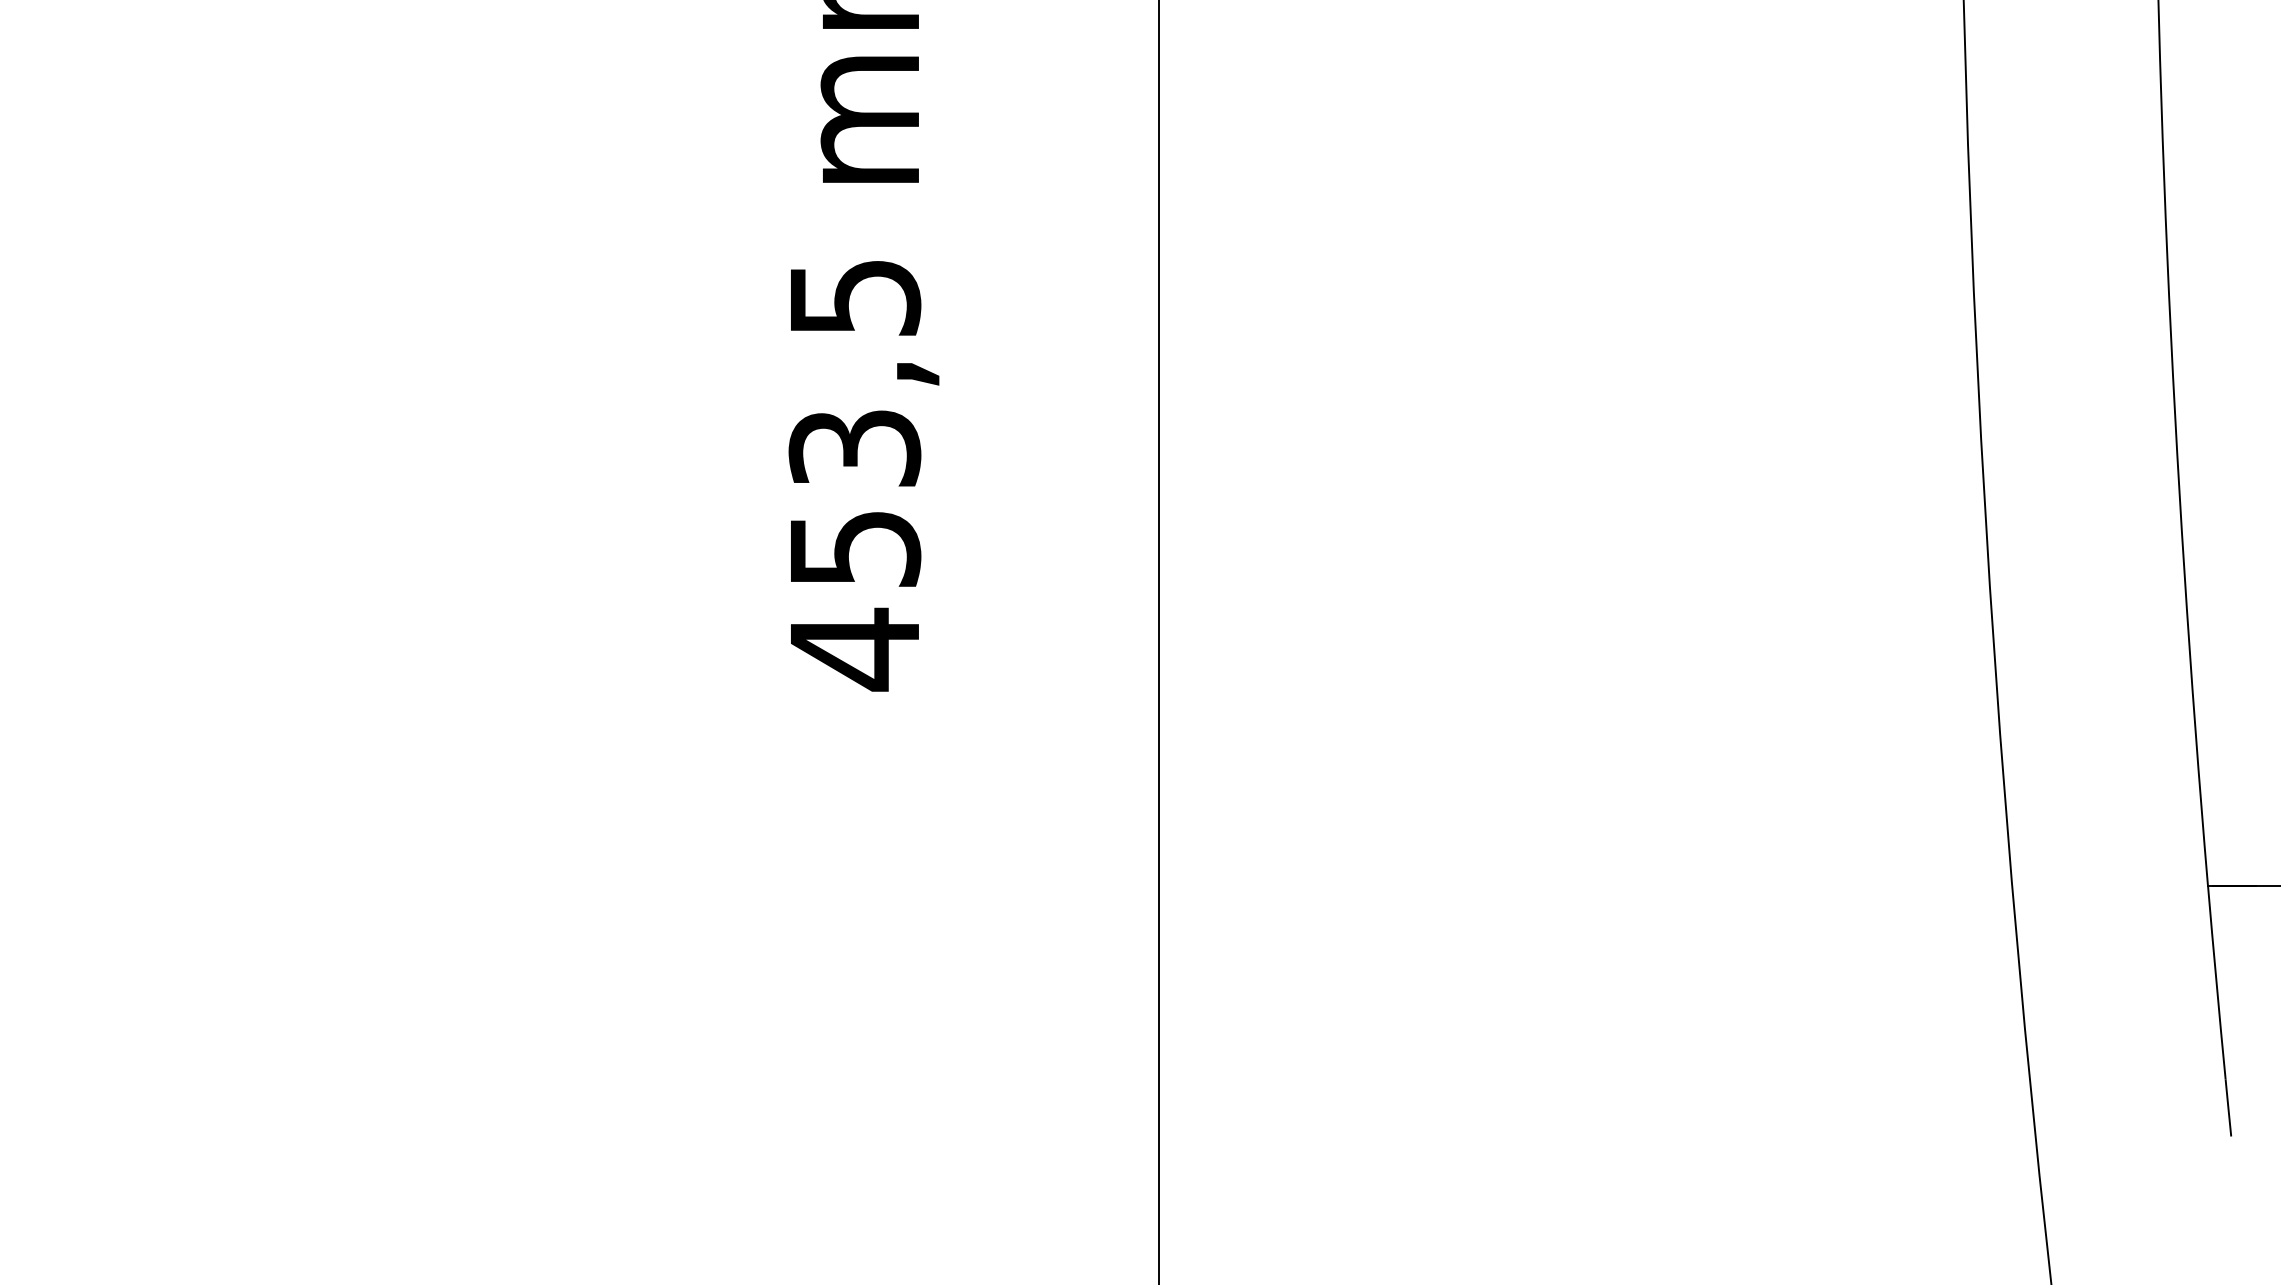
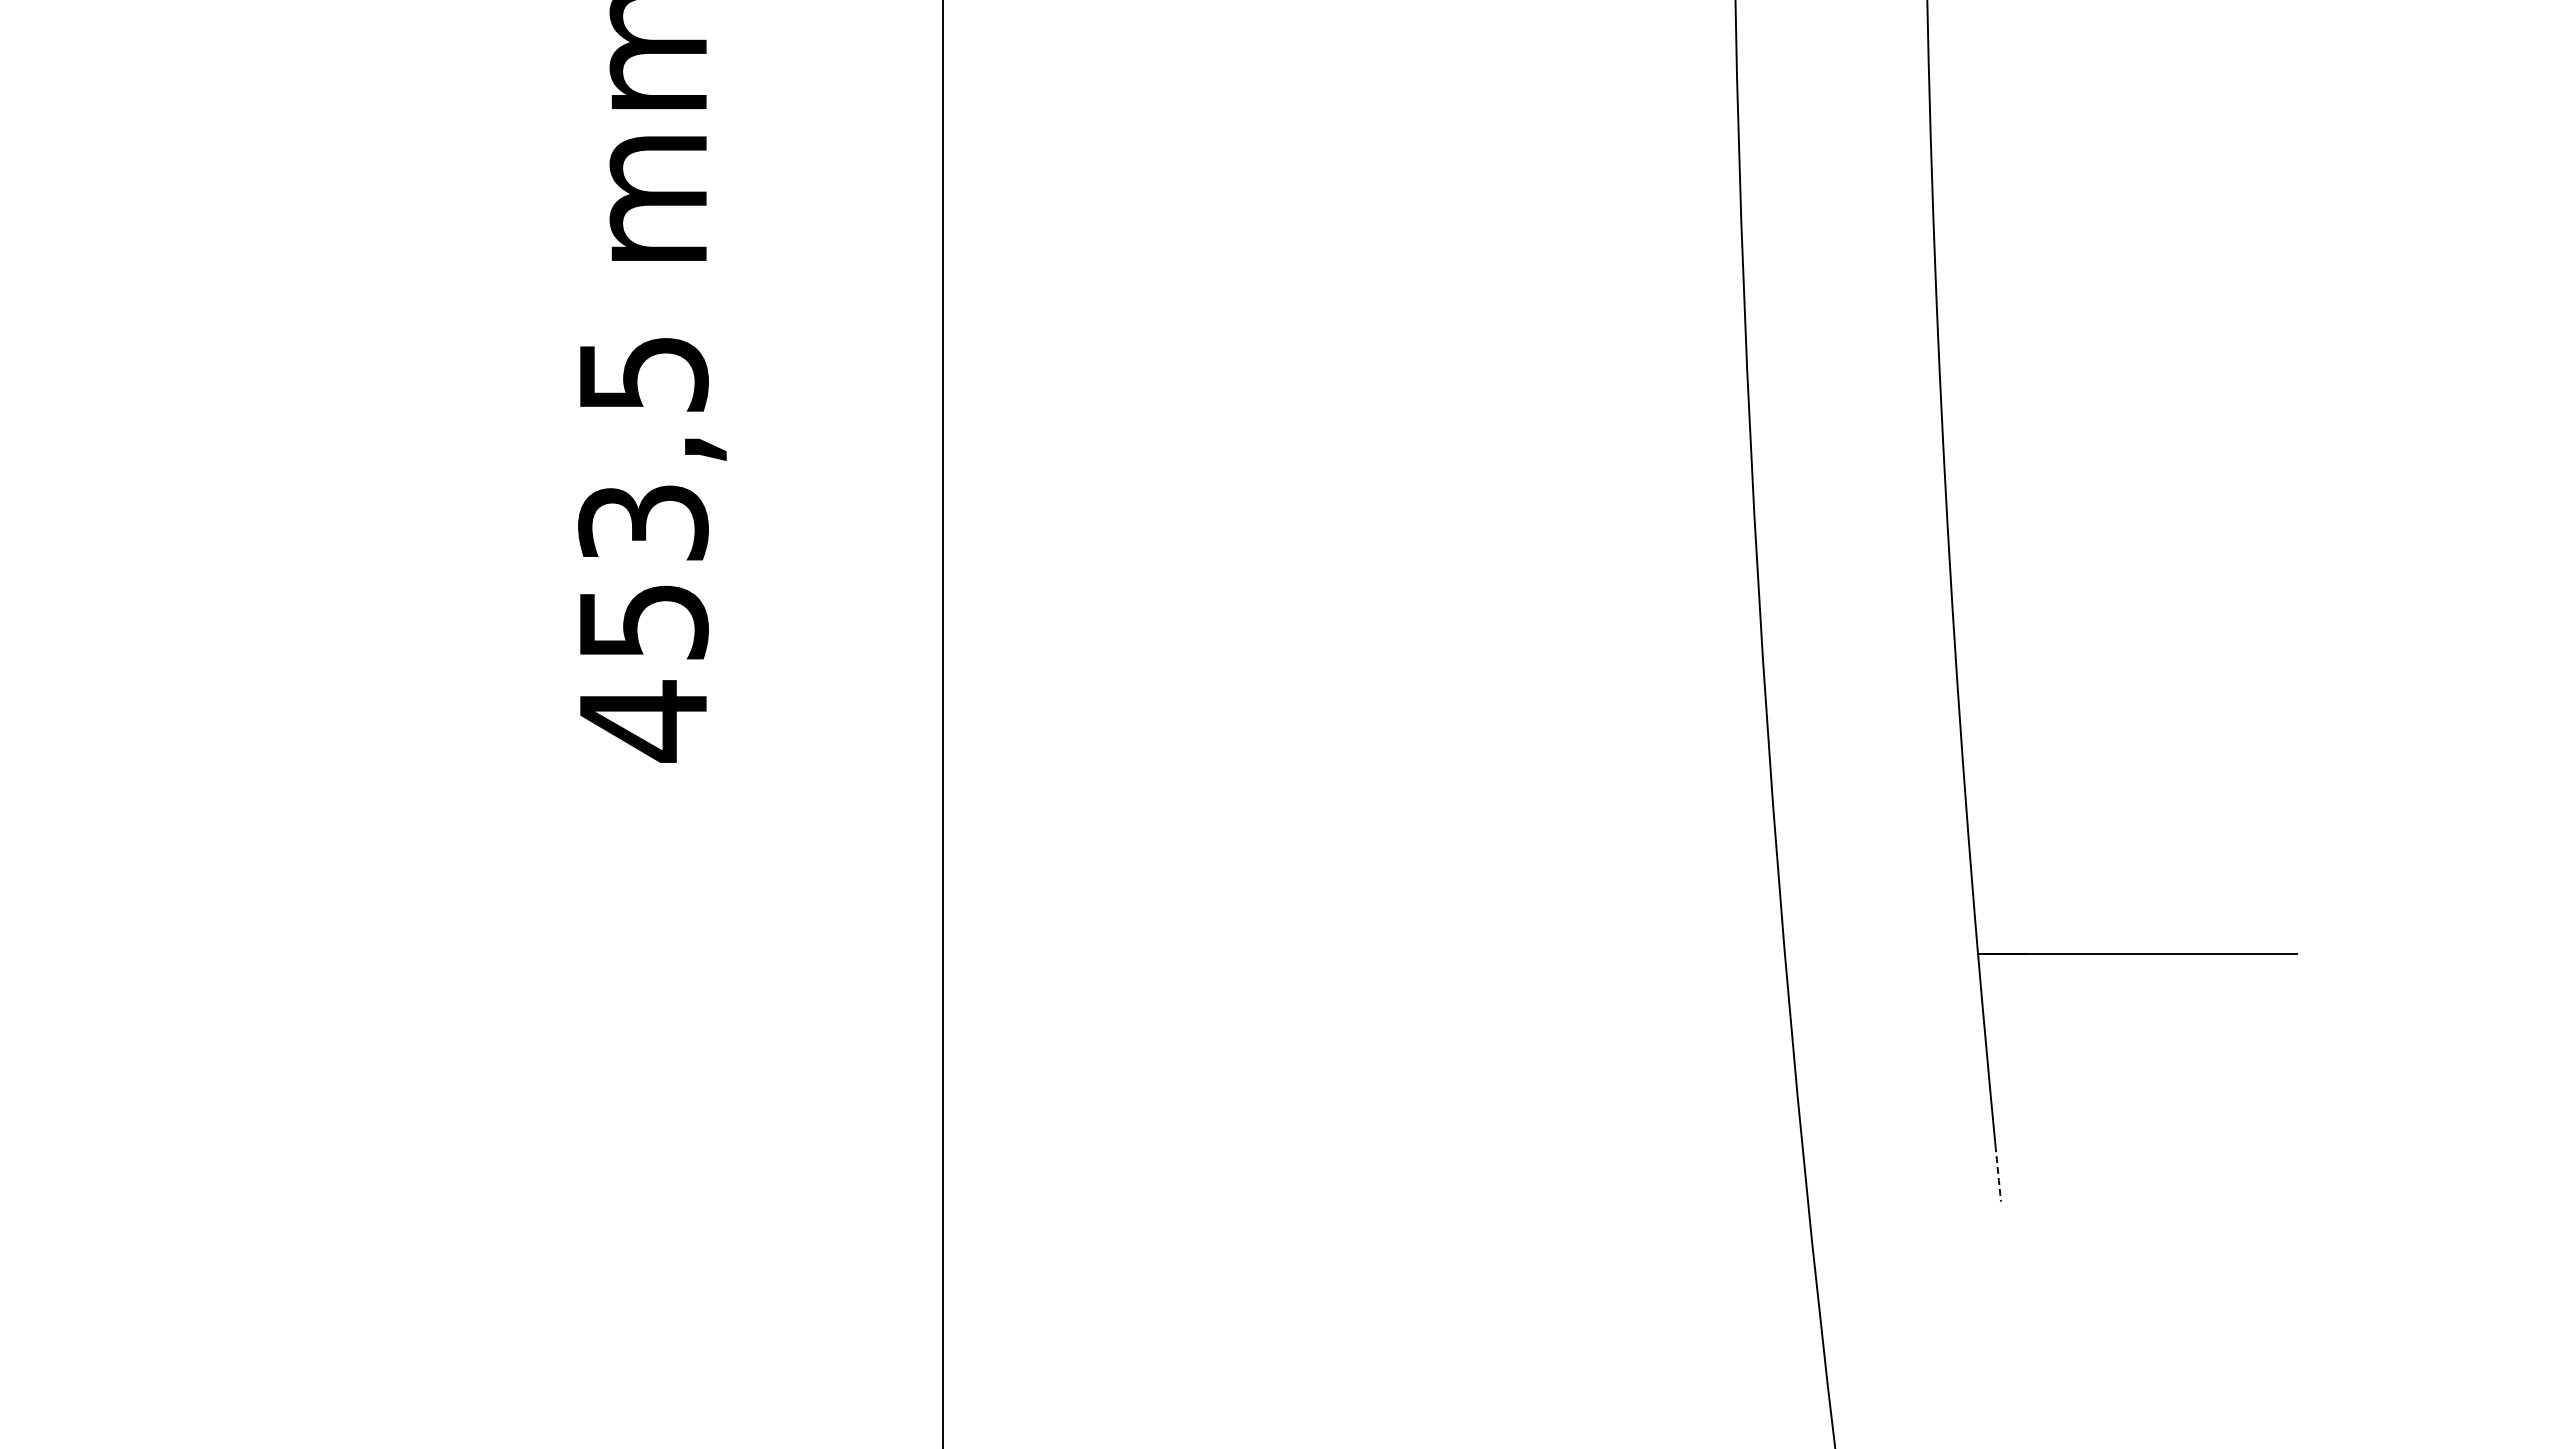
arc: (2228, 1107) -> (1998, 1173), solid -> dashed

